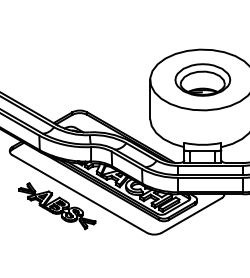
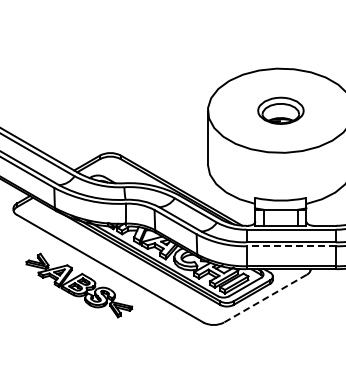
part: (202, 79) -> (280, 110), size x0.6
line: (210, 177) -> (291, 246), solid -> dashed
line: (191, 215) -> (265, 298), solid -> dashed

